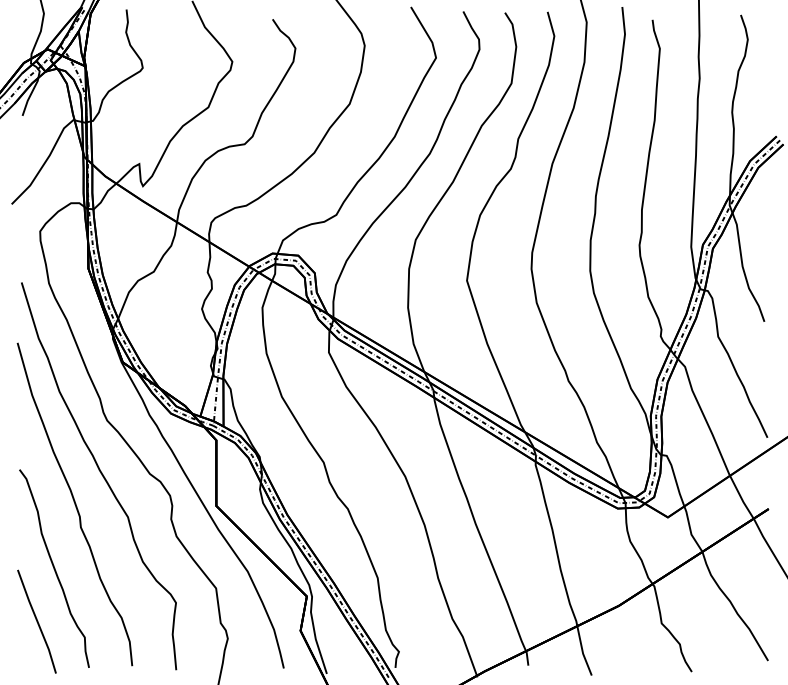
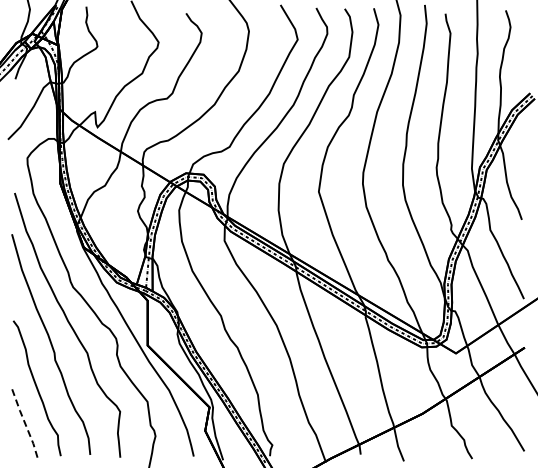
line: (37, 622) -> (25, 425), solid -> dashed

